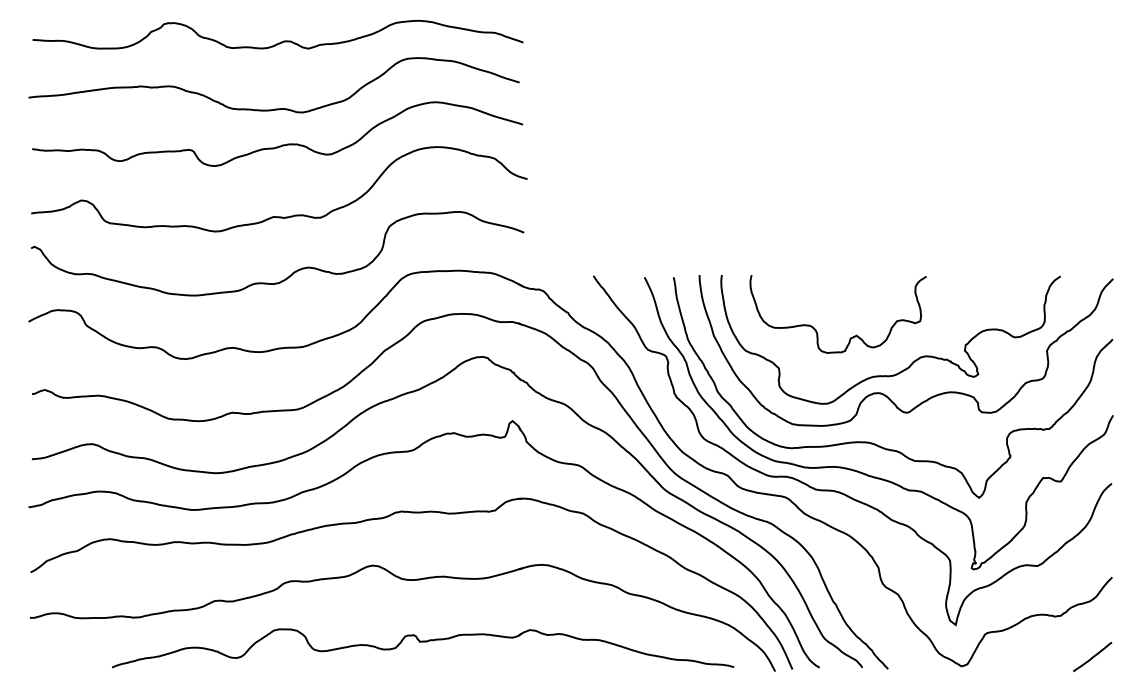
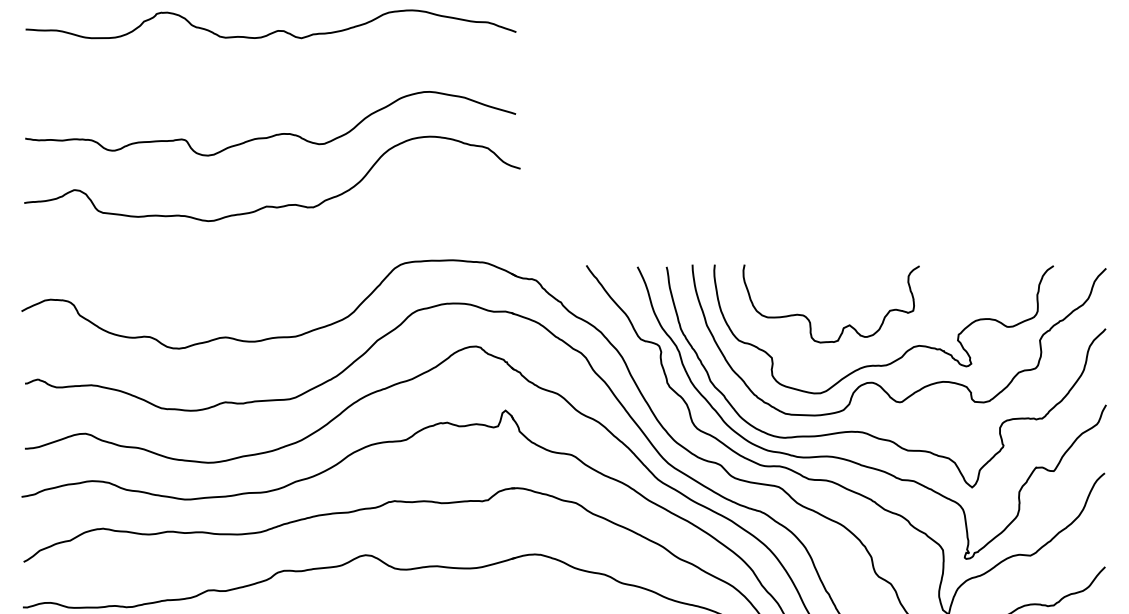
curve: (274, 108) -> (267, 98), removed
curve: (293, 271) -> (286, 261), removed

